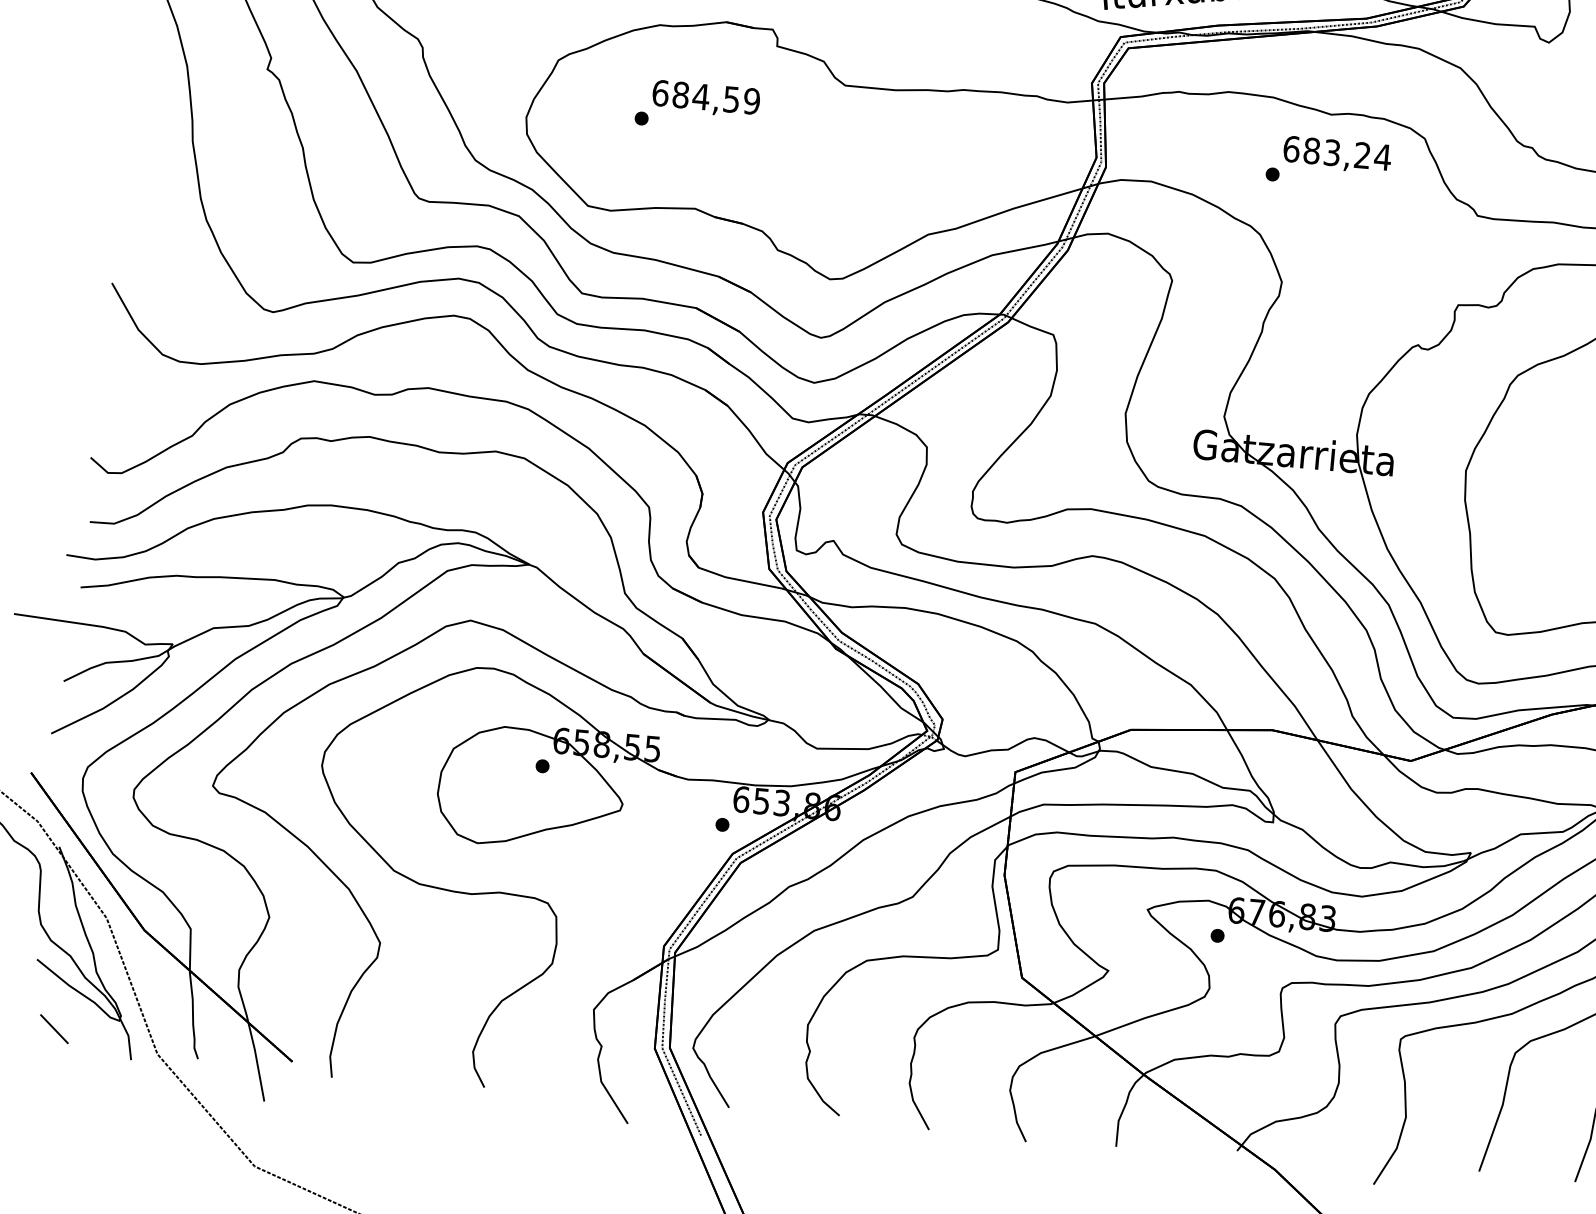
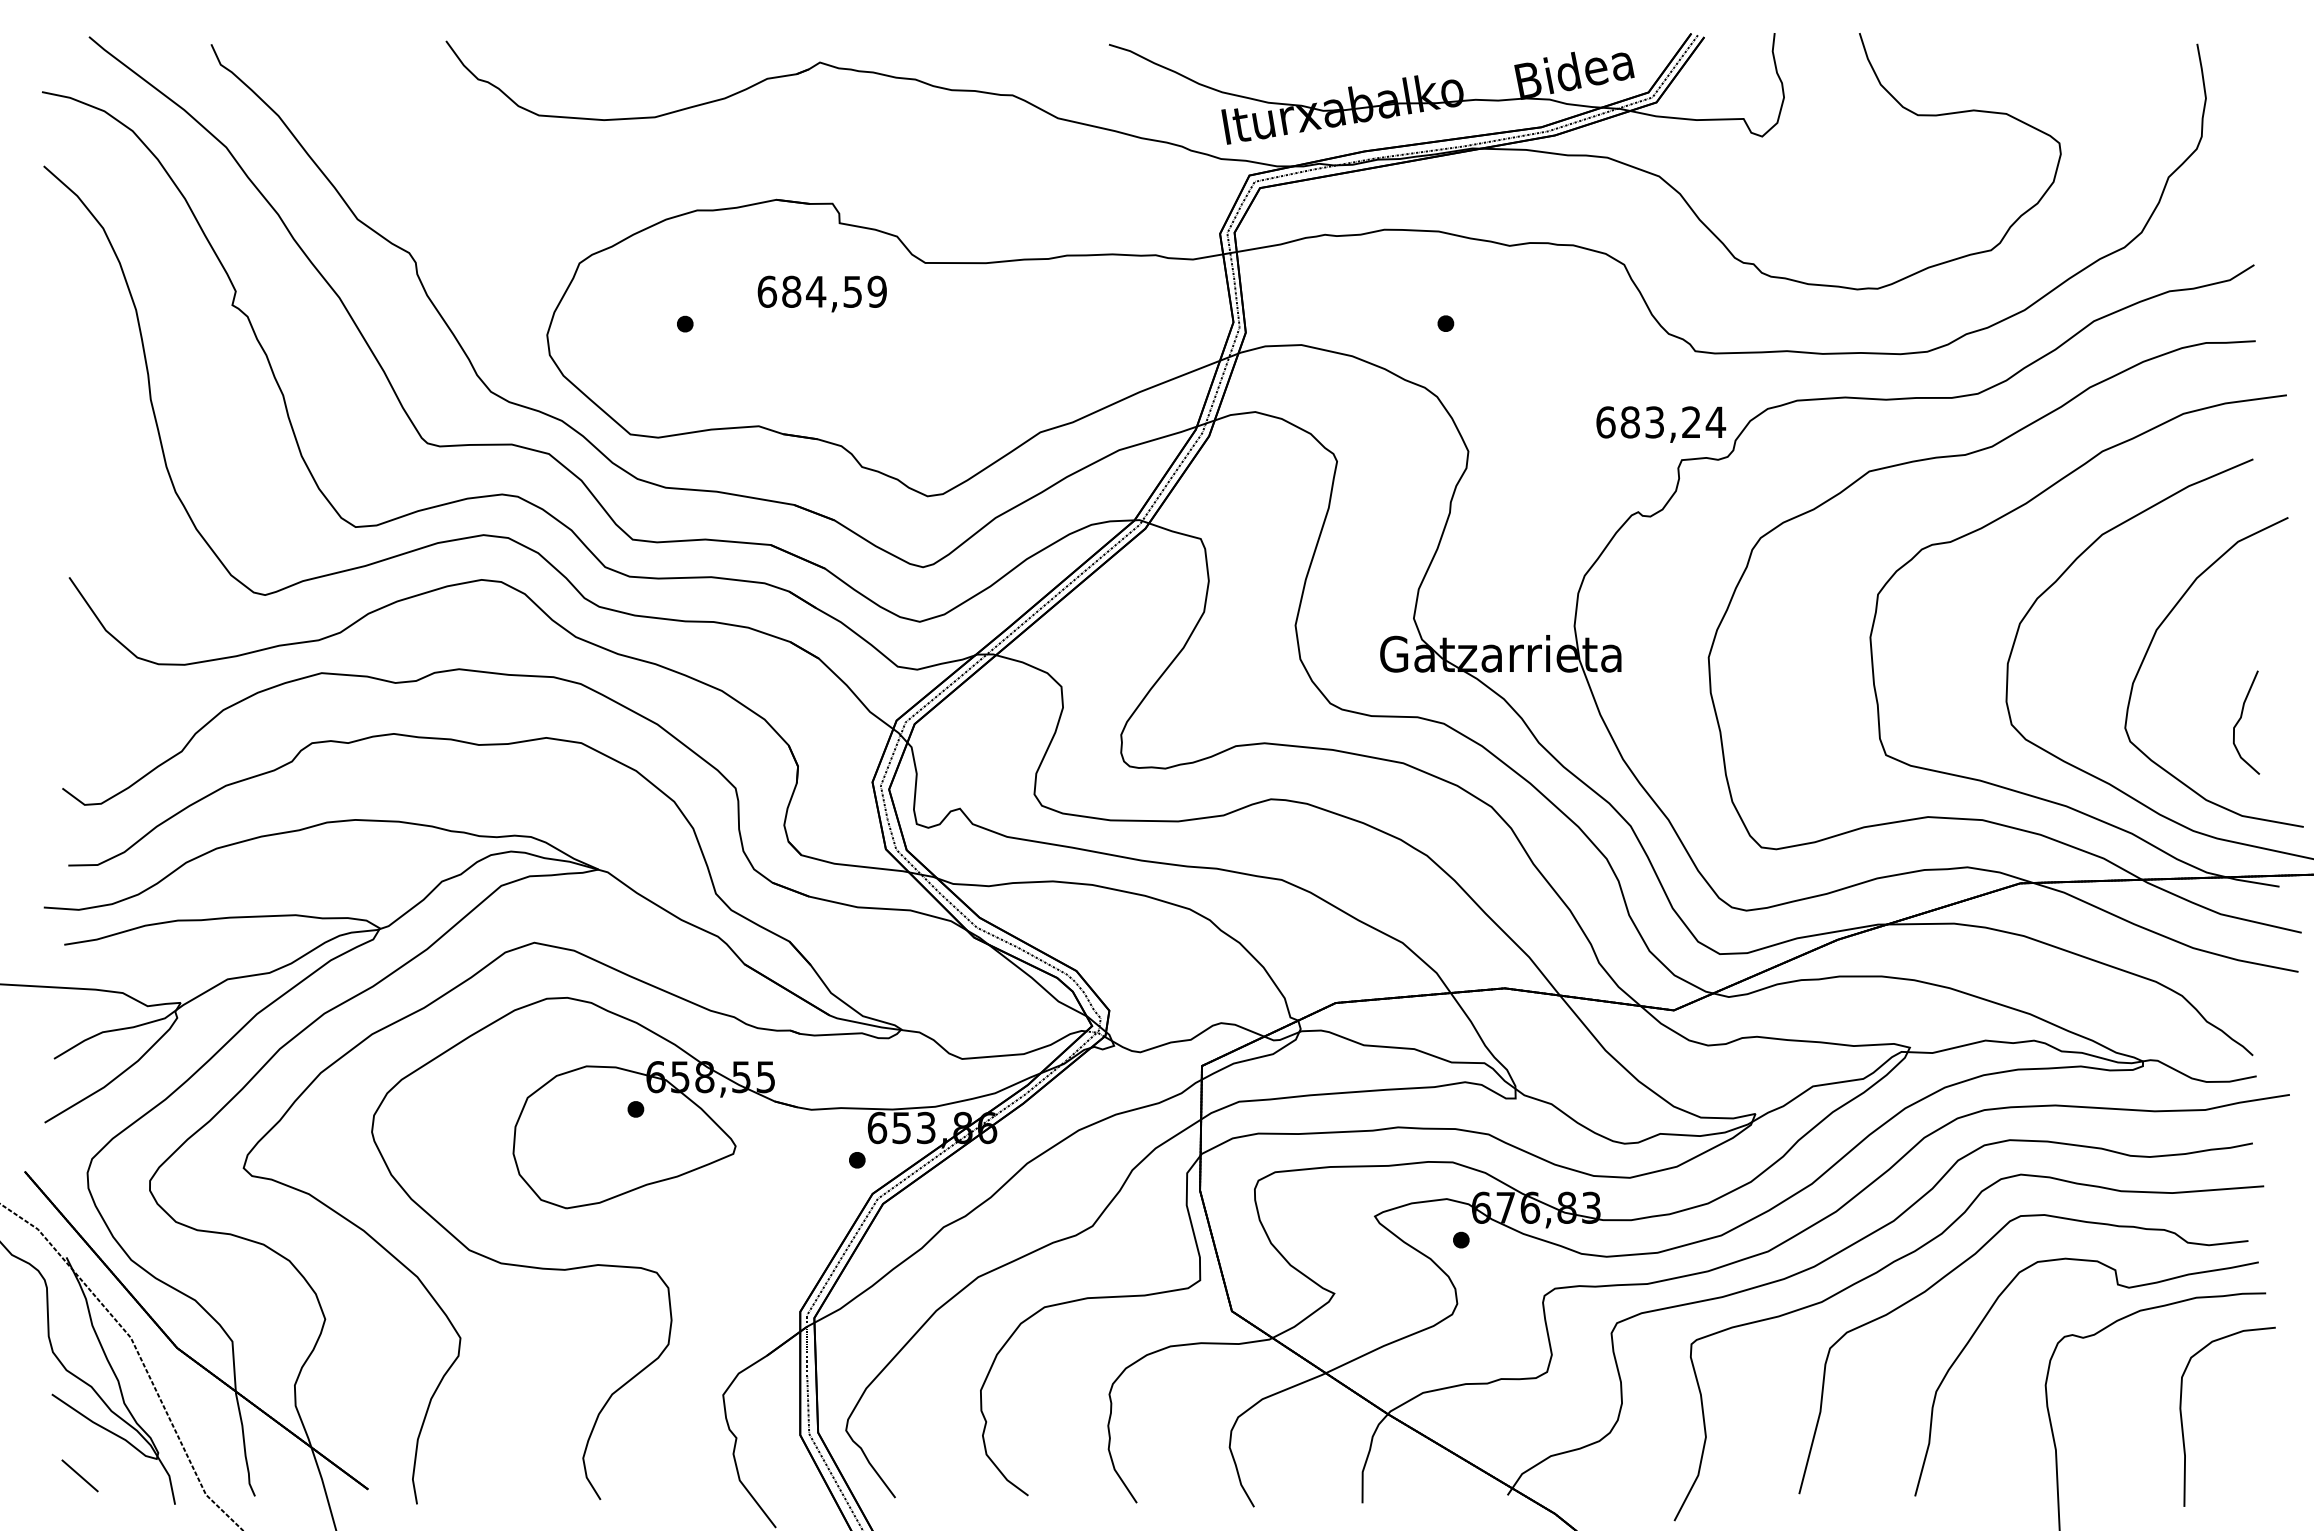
text: (705, 98) -> (821, 293), moved
text: (1337, 155) -> (1661, 424), moved

